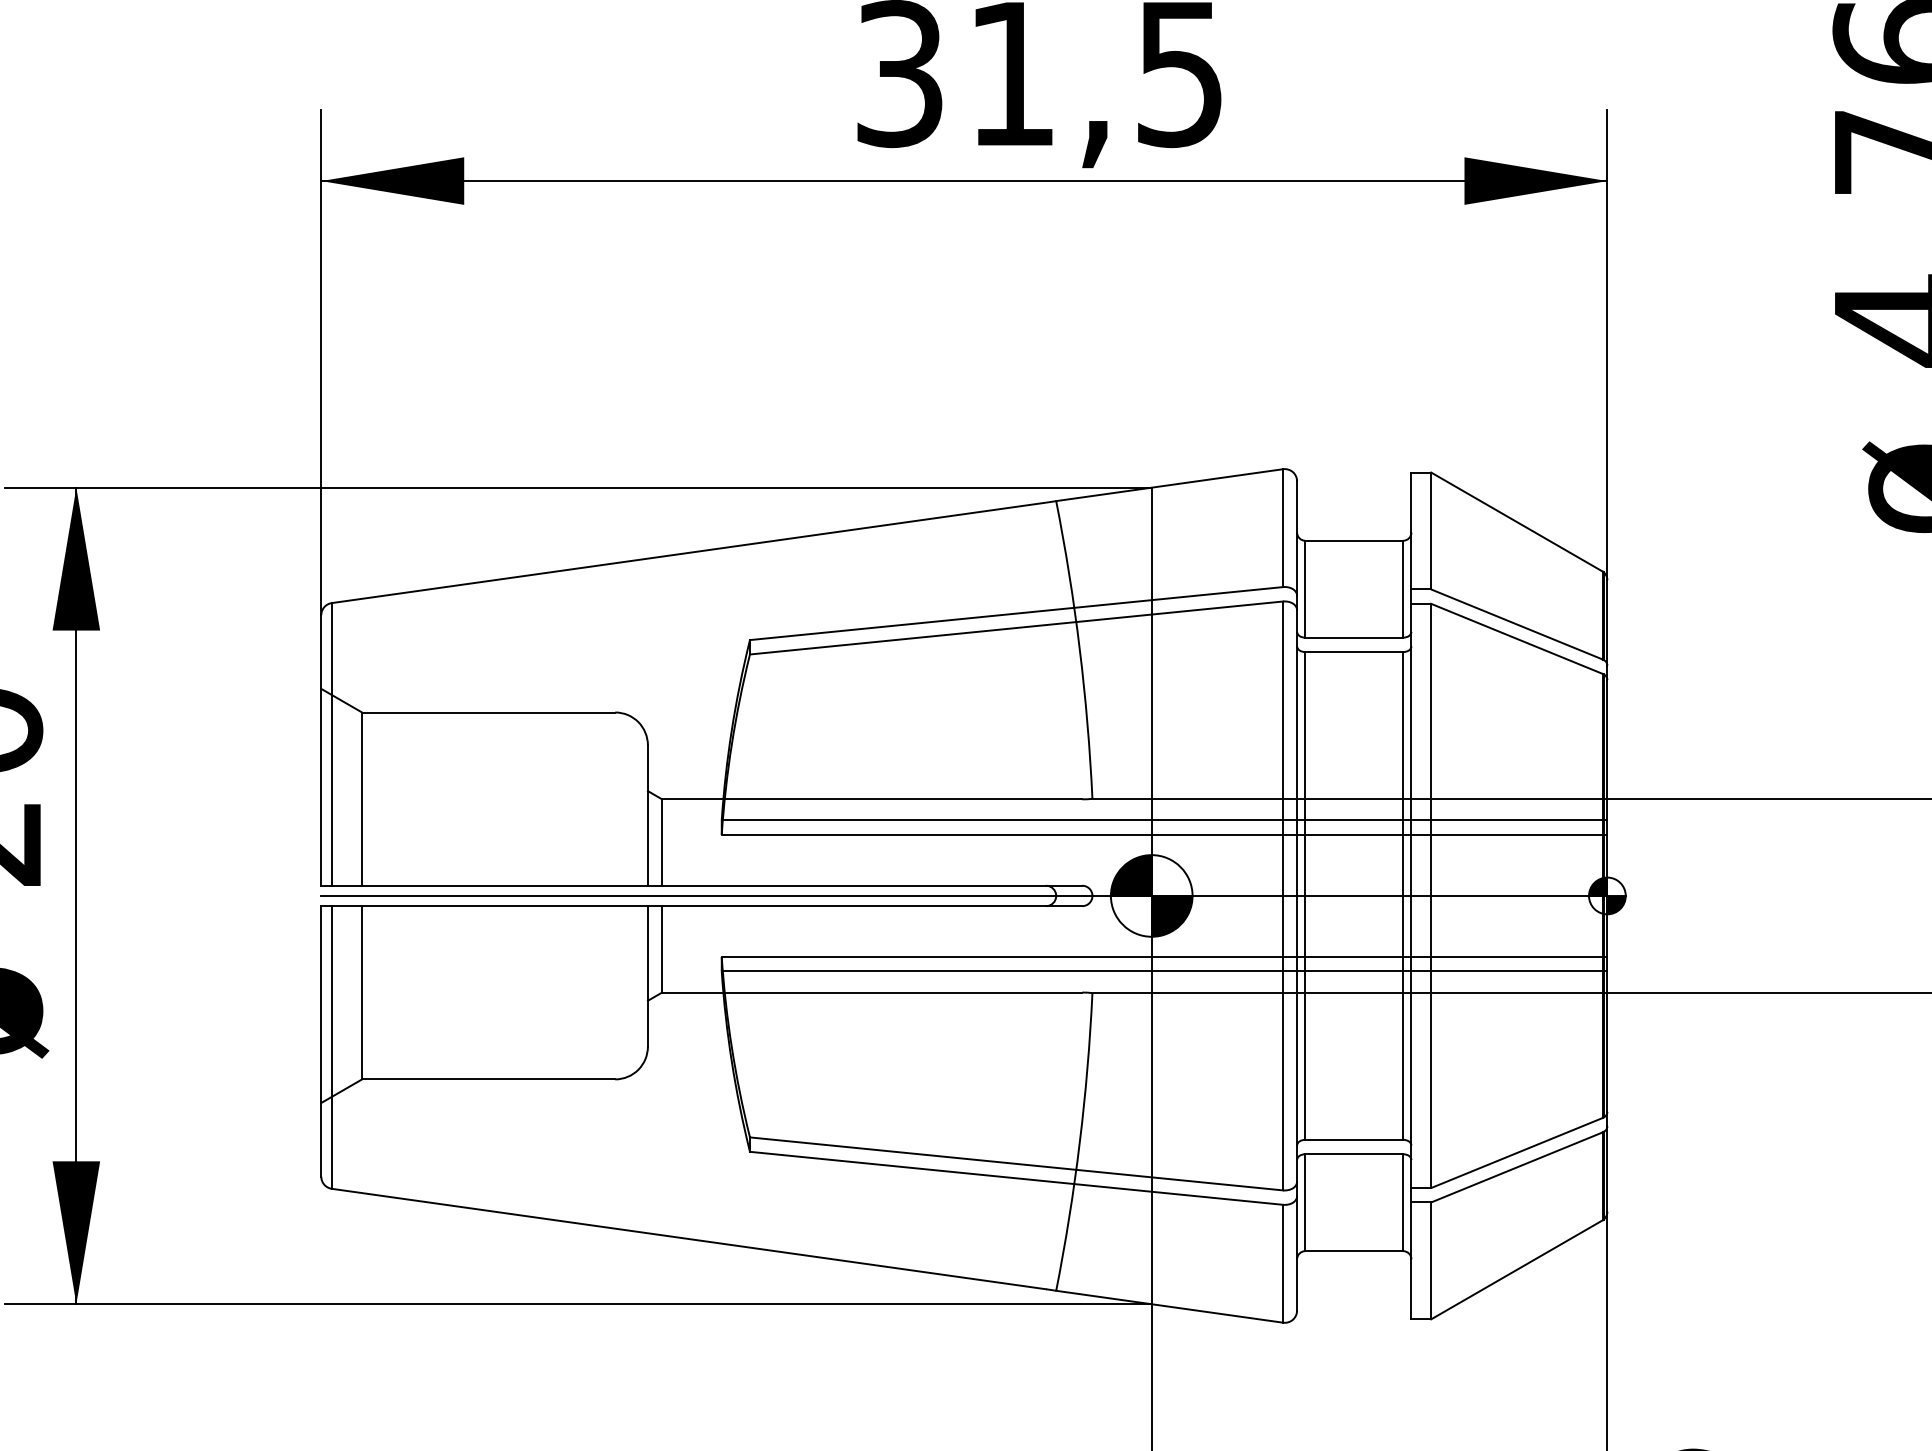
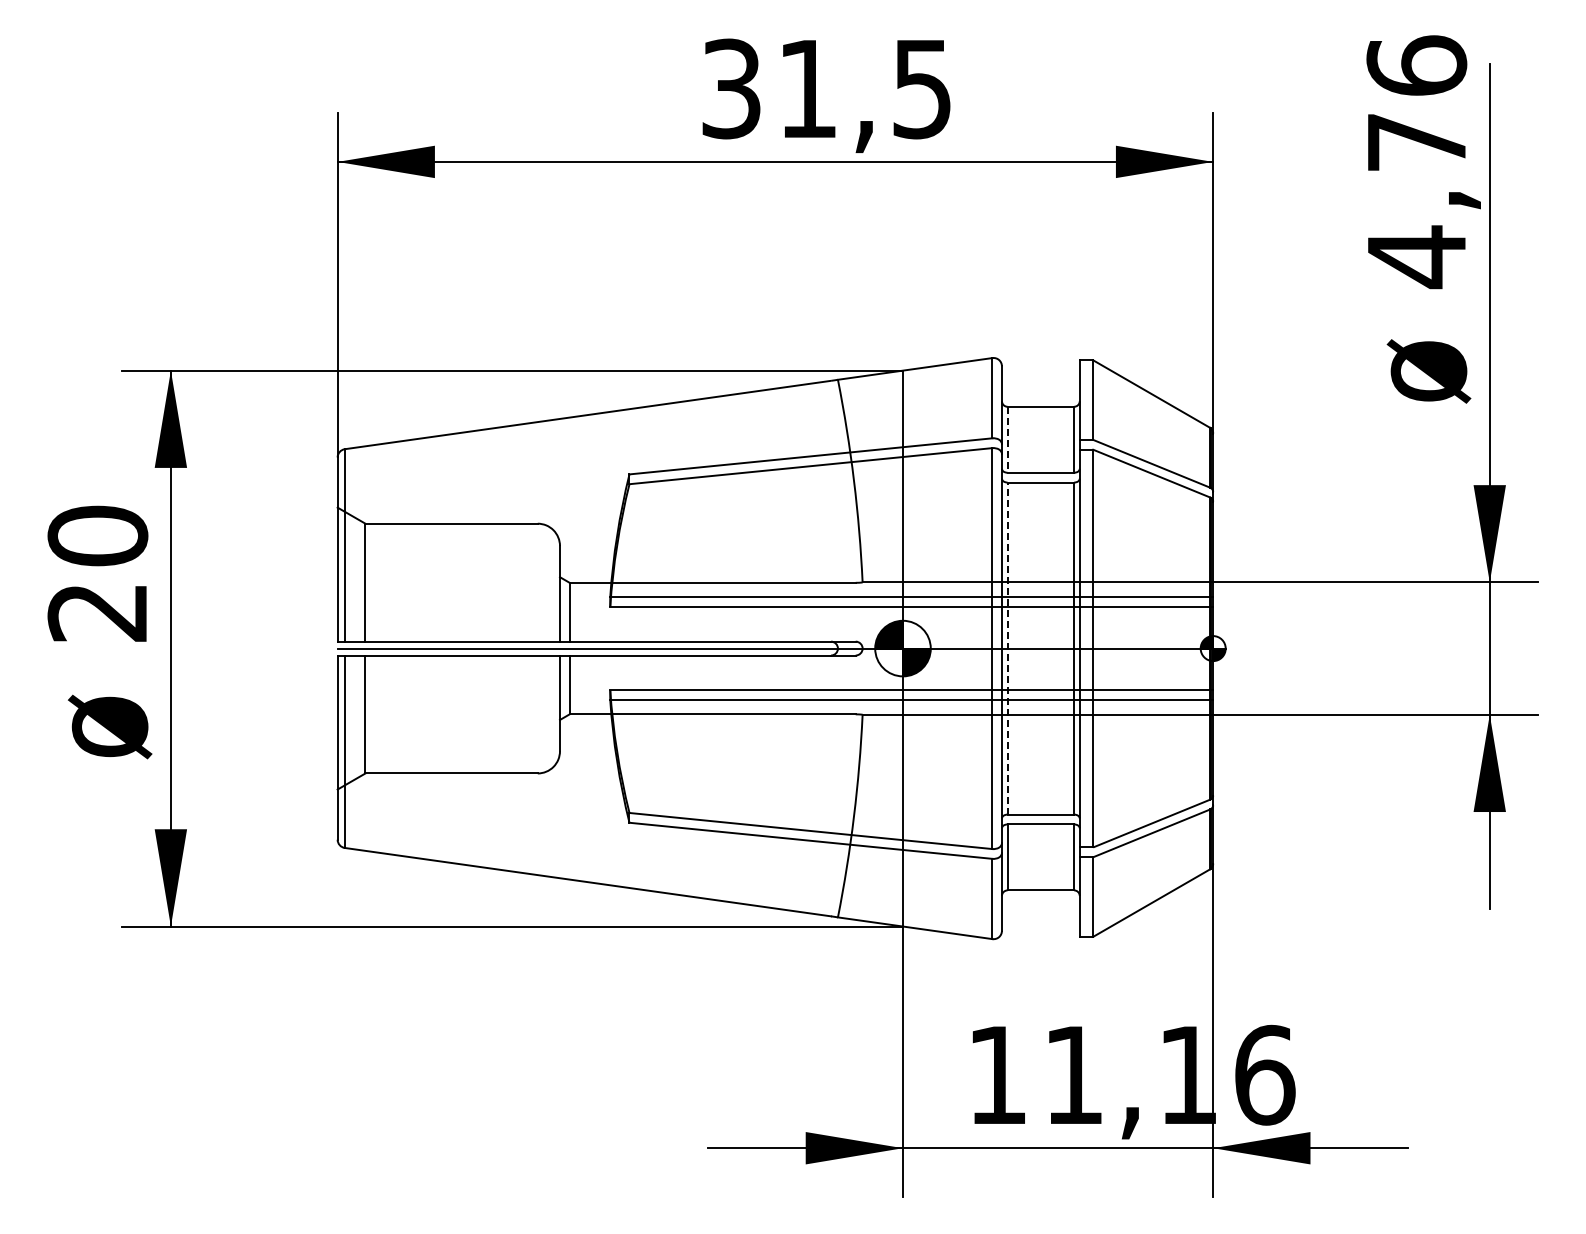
line: (1305, 588) -> (1007, 439), solid -> dashed
line: (1305, 895) -> (1007, 648), solid -> dashed

